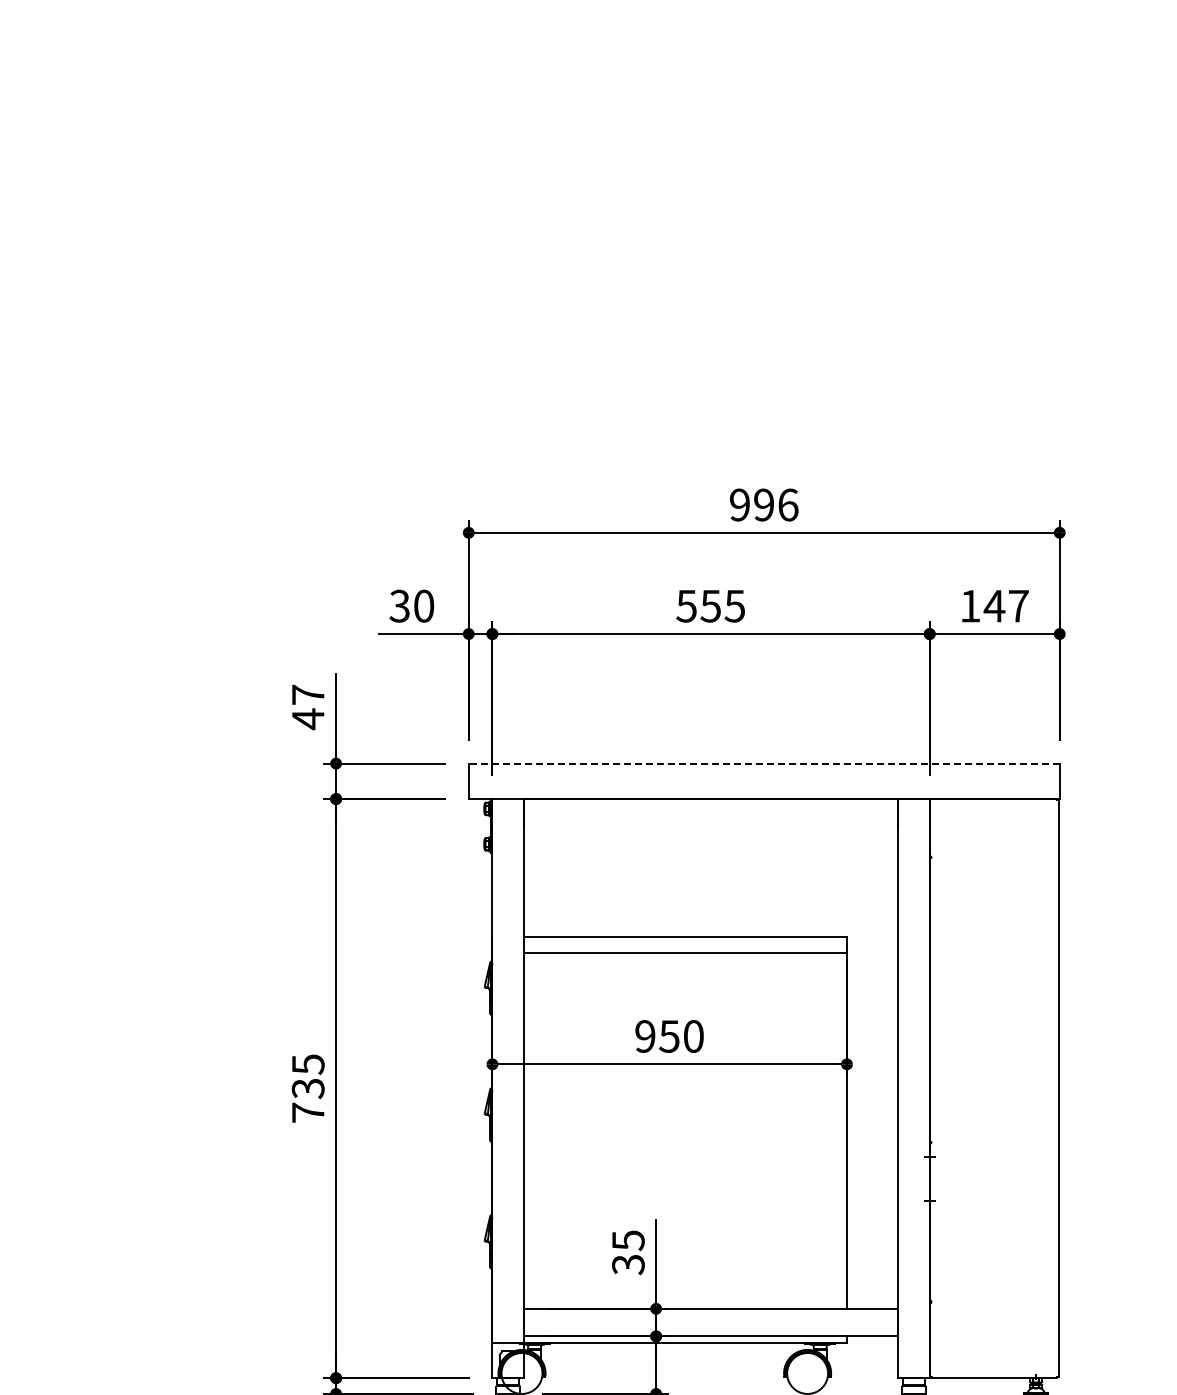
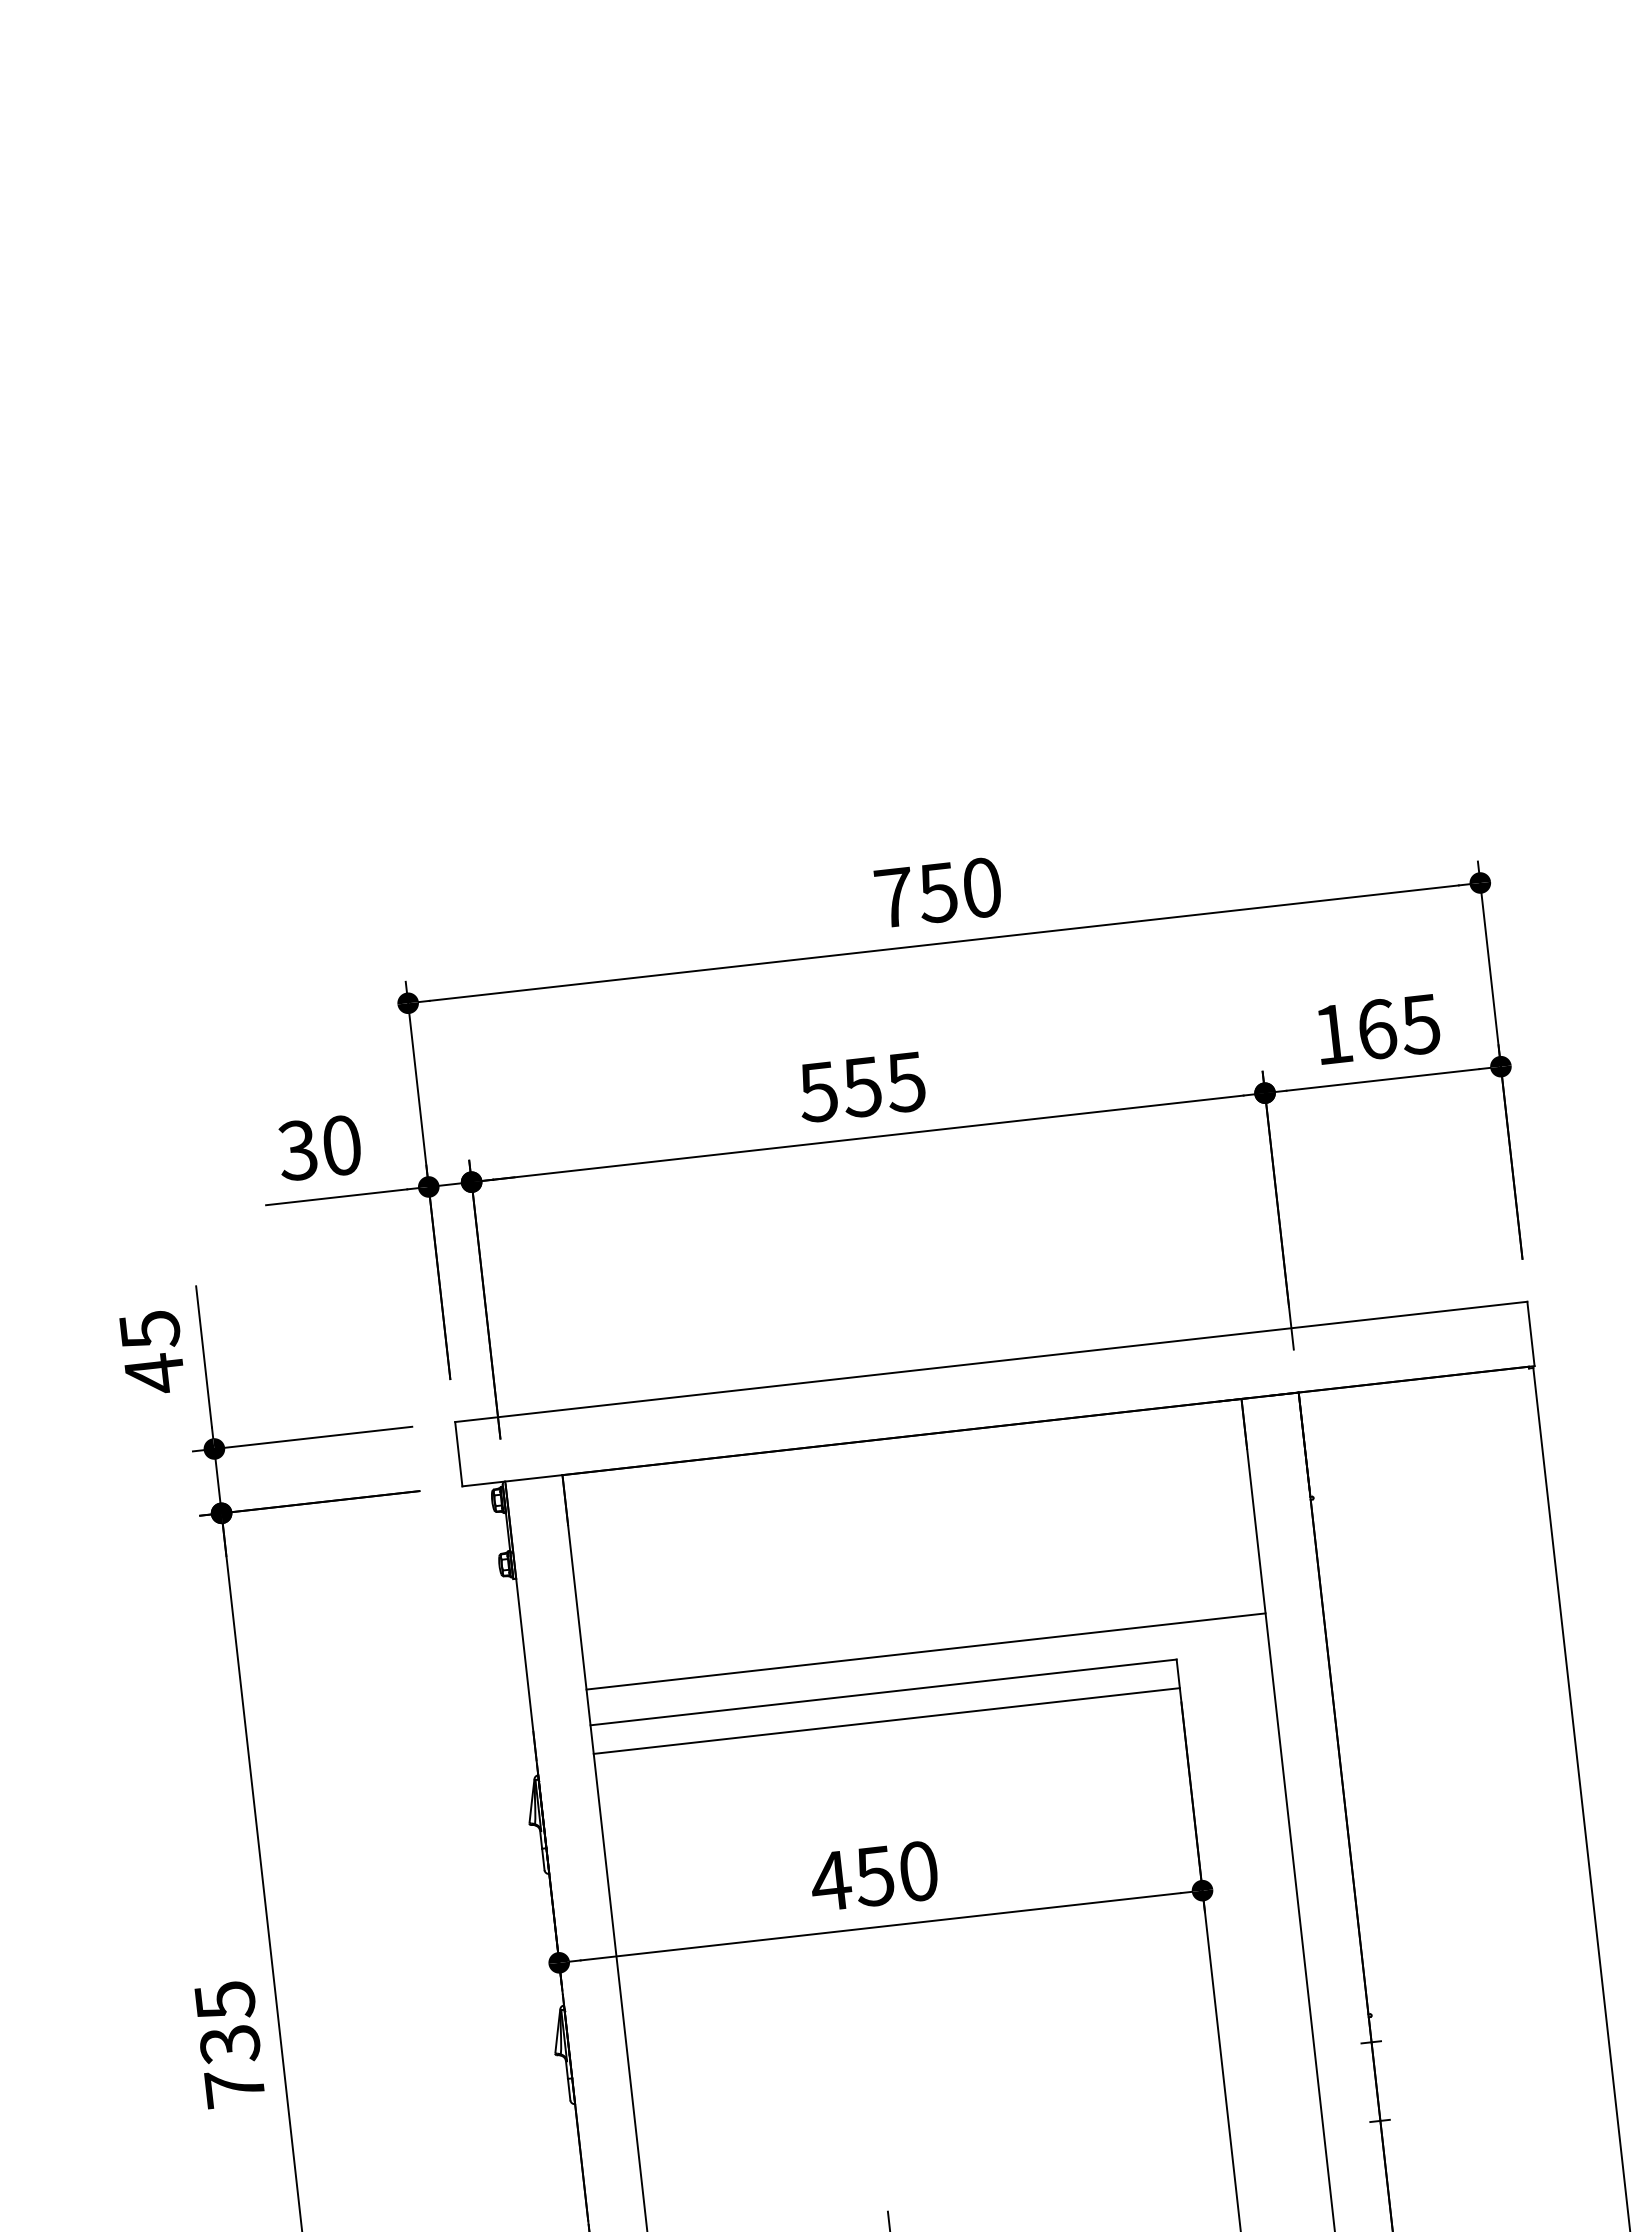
text: (764, 504) -> (938, 891), 996 -> 750
text: (1005, 605) -> (1396, 1025), 147 -> 165
text: (308, 694) -> (150, 1329), 47 -> 45
line: (763, 763) -> (989, 1361), dashed -> solid
line: (710, 917) -> (924, 1652), added
text: (645, 1036) -> (831, 1881), 950 -> 450

